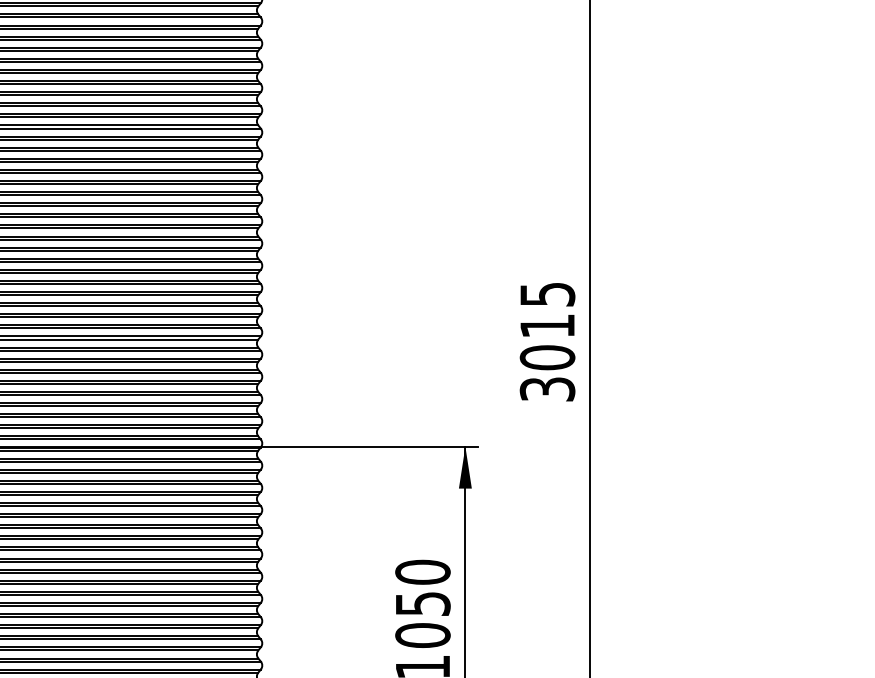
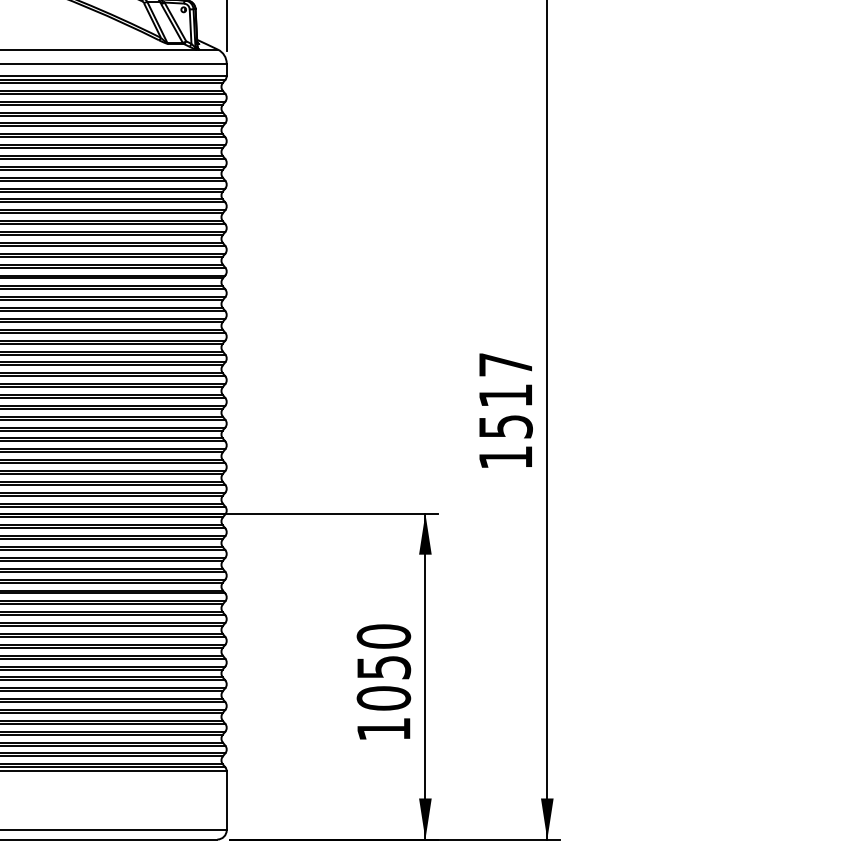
text: (547, 342) -> (505, 411), 3015 -> 1517

